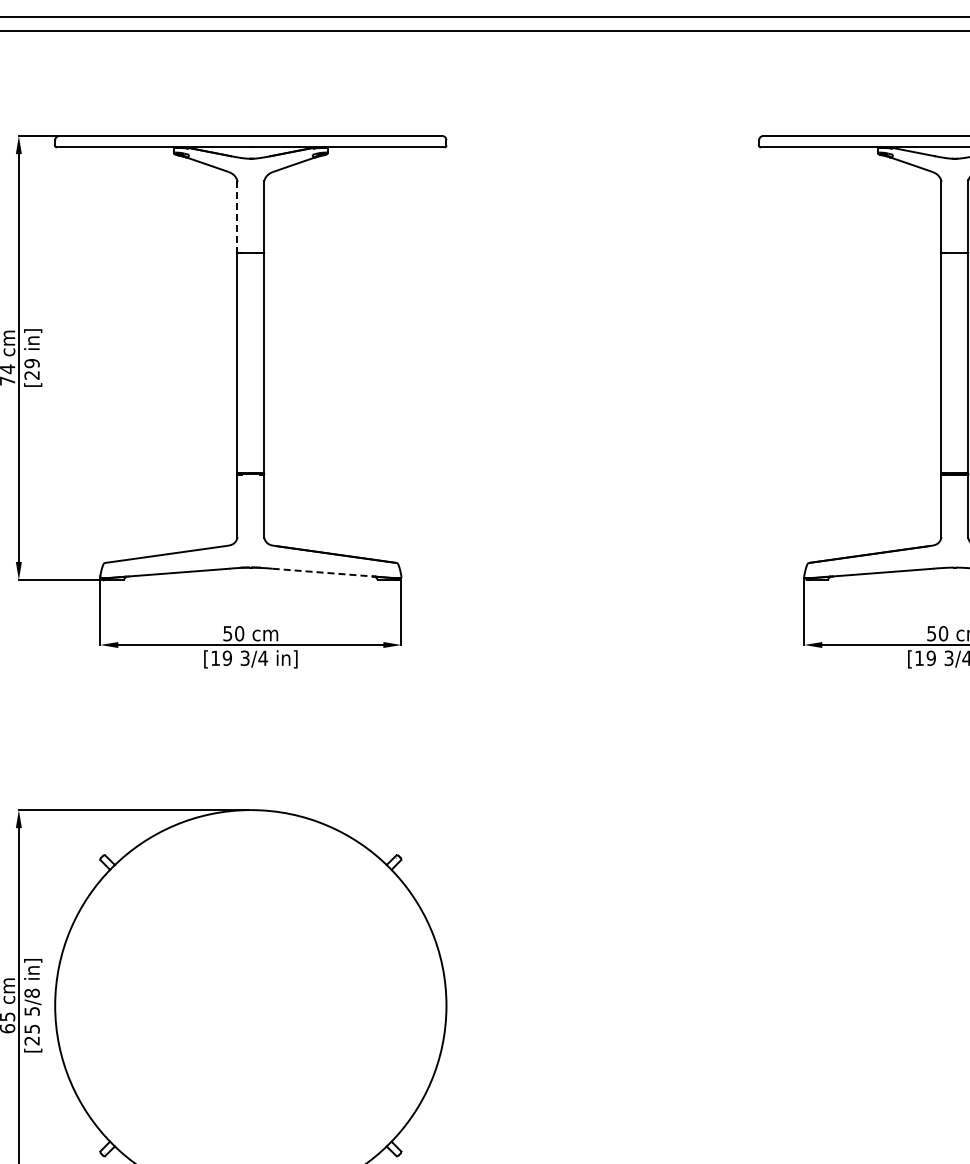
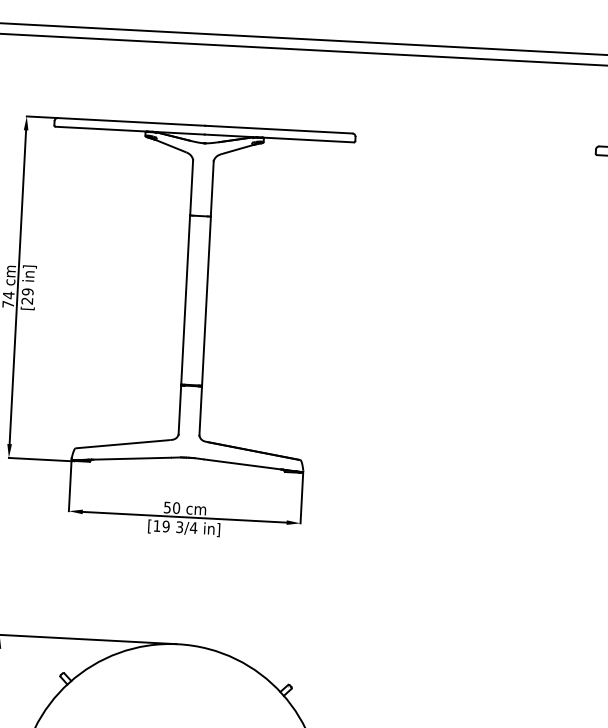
line: (237, 216) -> (191, 187), dashed -> solid
line: (323, 572) -> (243, 464), dashed -> solid

